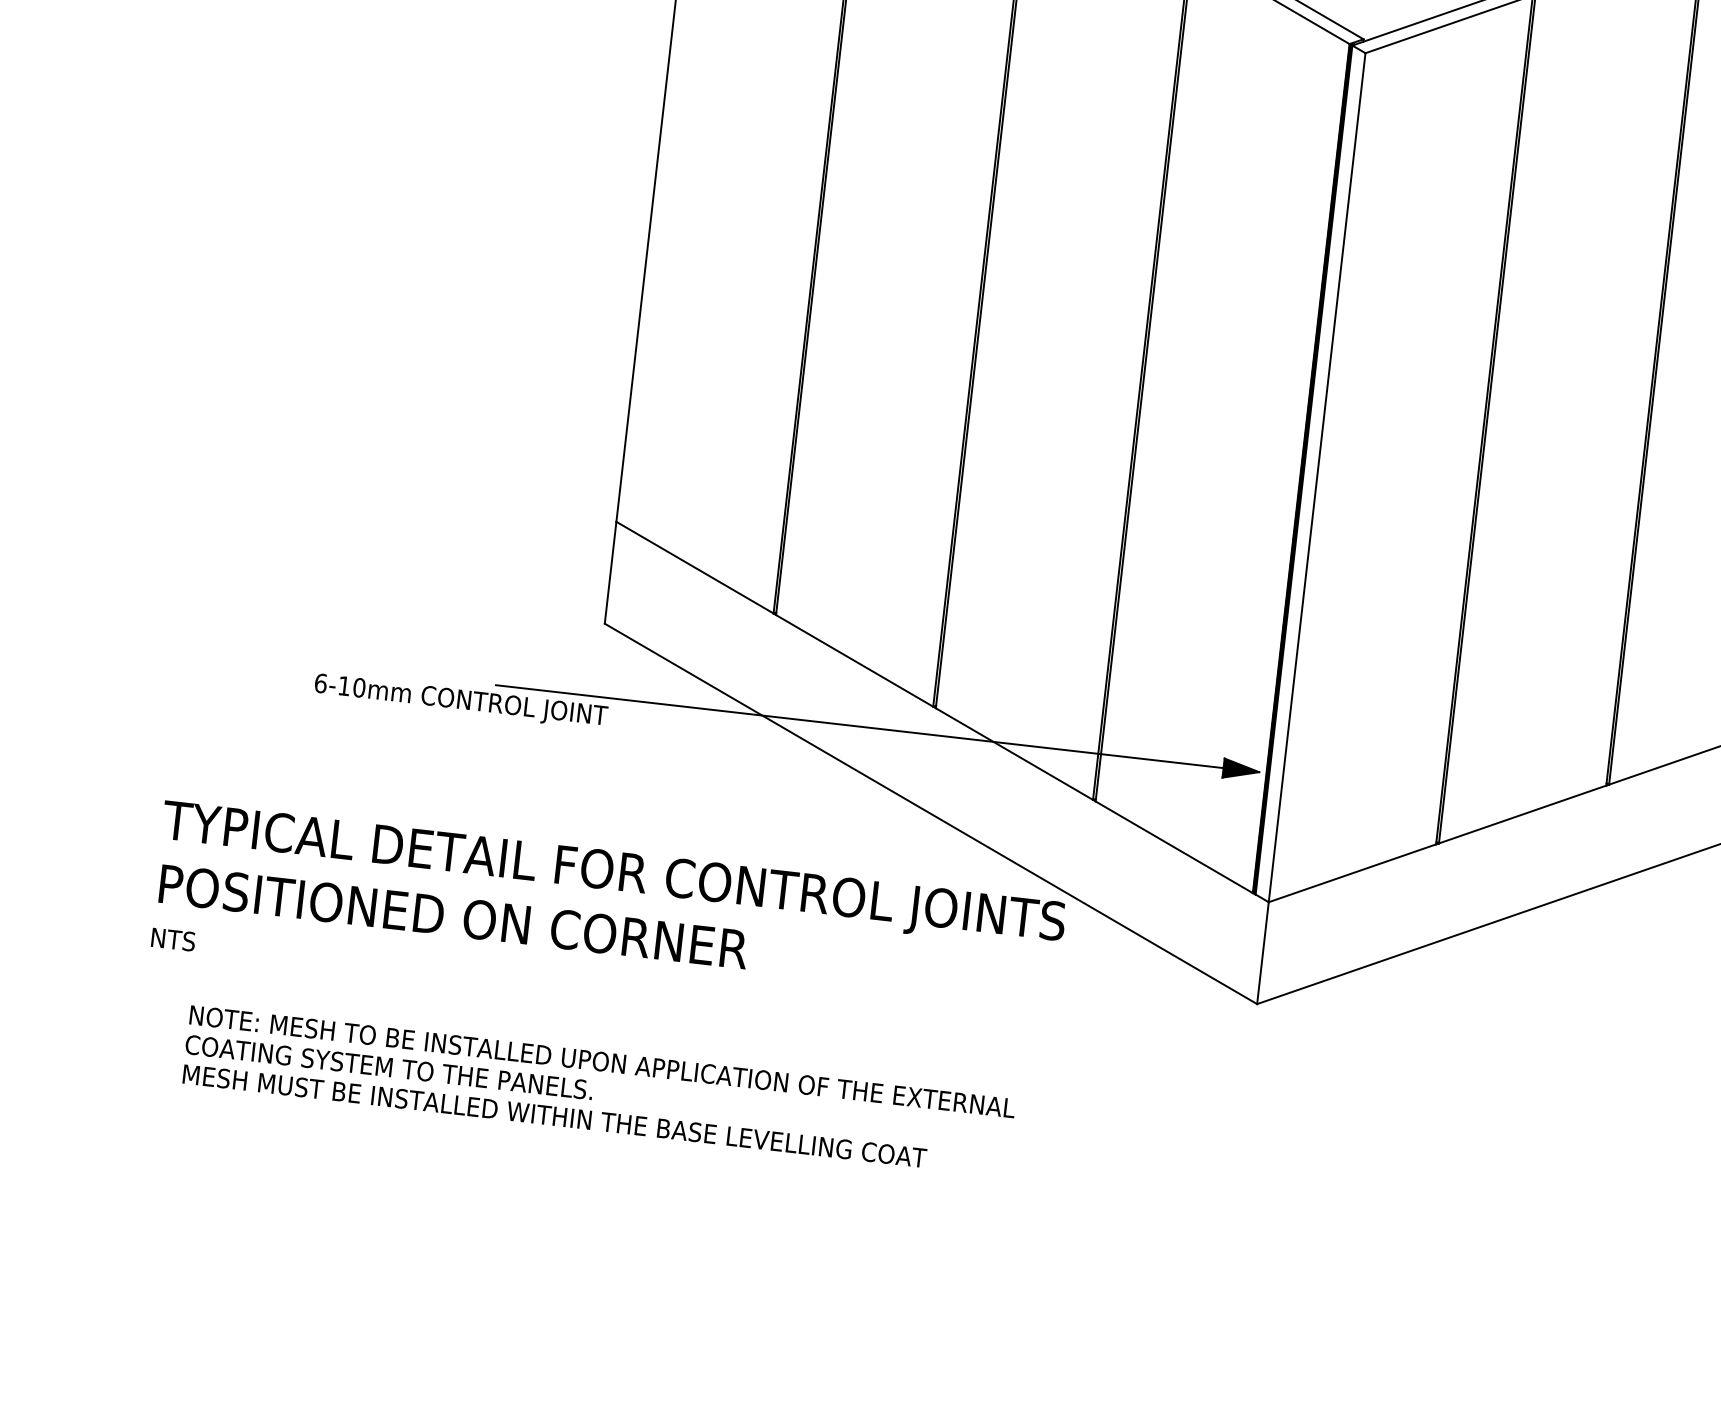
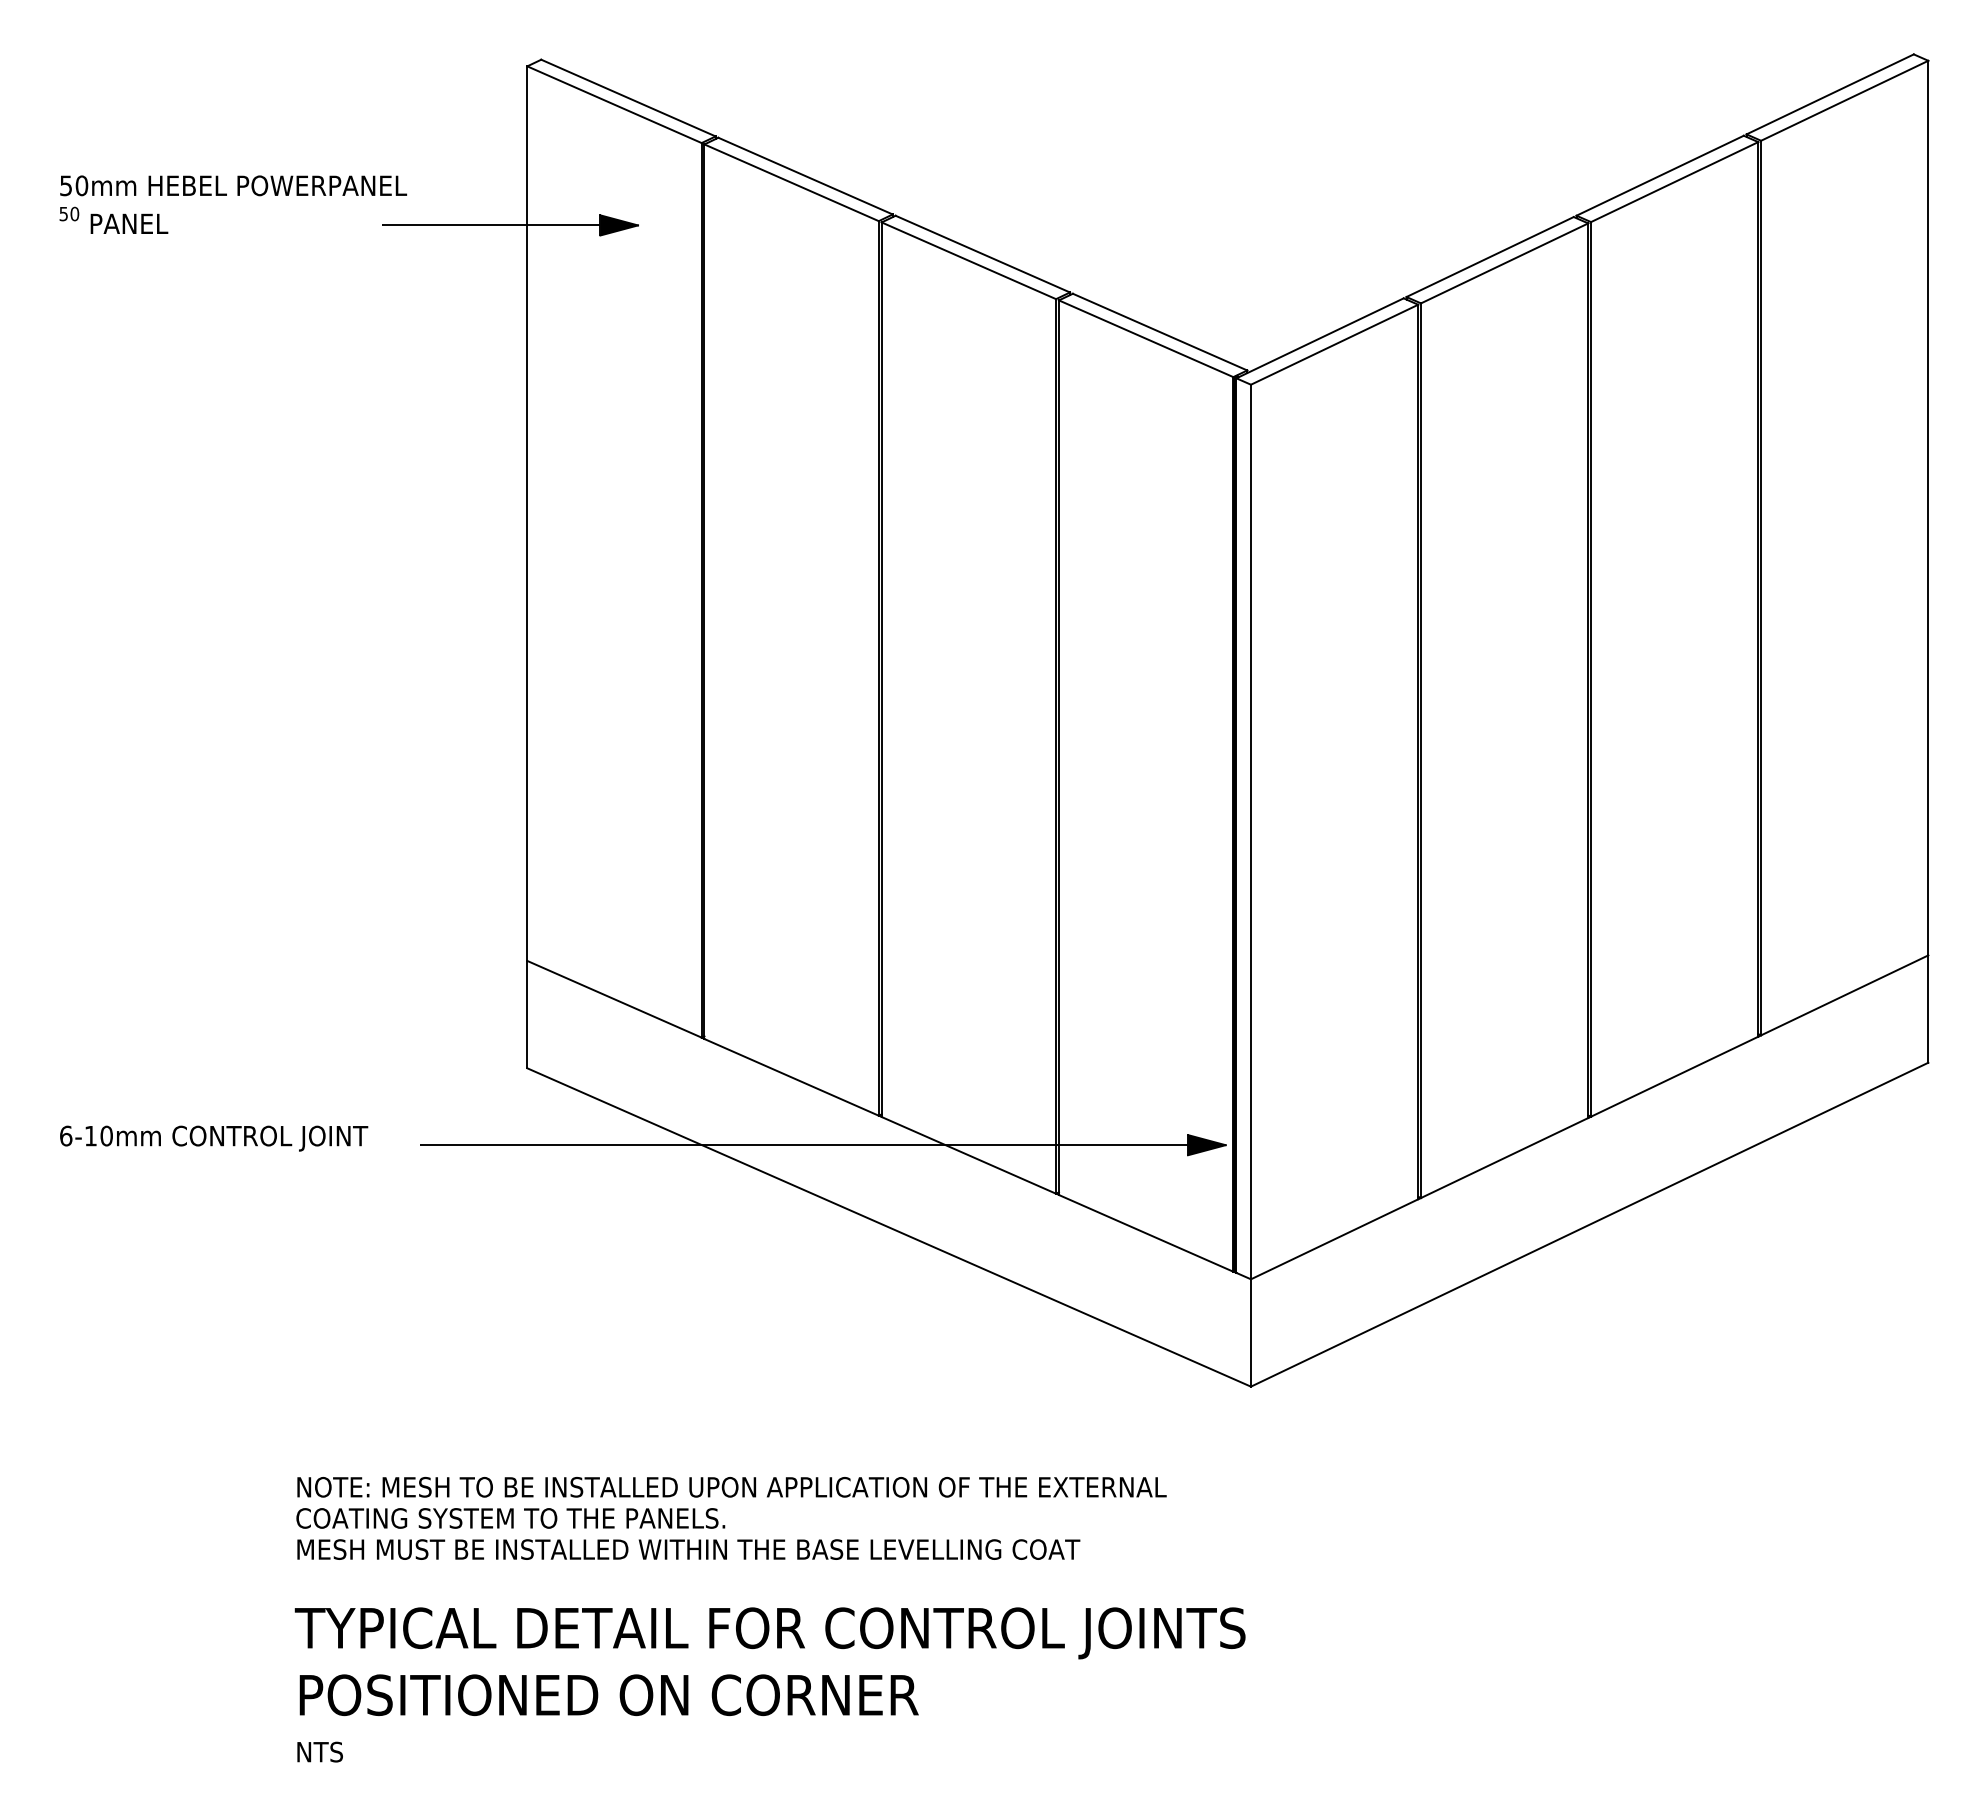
text: (461, 701) -> (214, 1138), moved
text: (607, 924) -> (769, 1684), moved
text: (598, 1091) -> (731, 1518), moved

